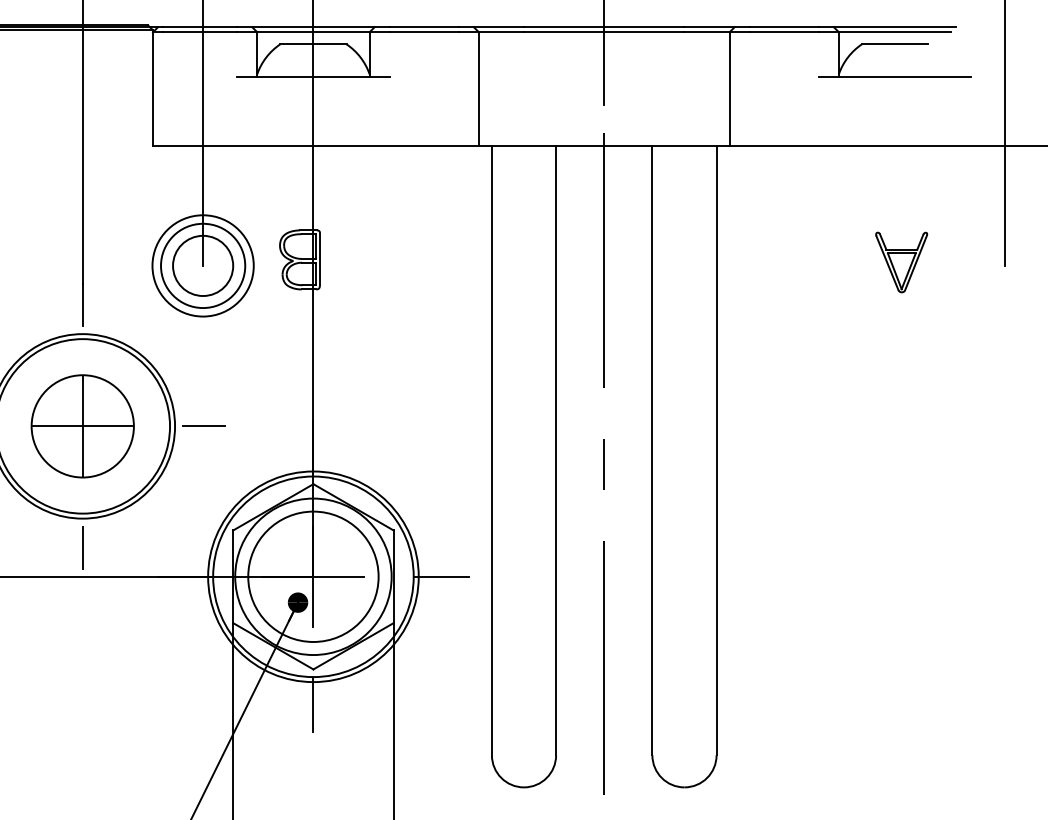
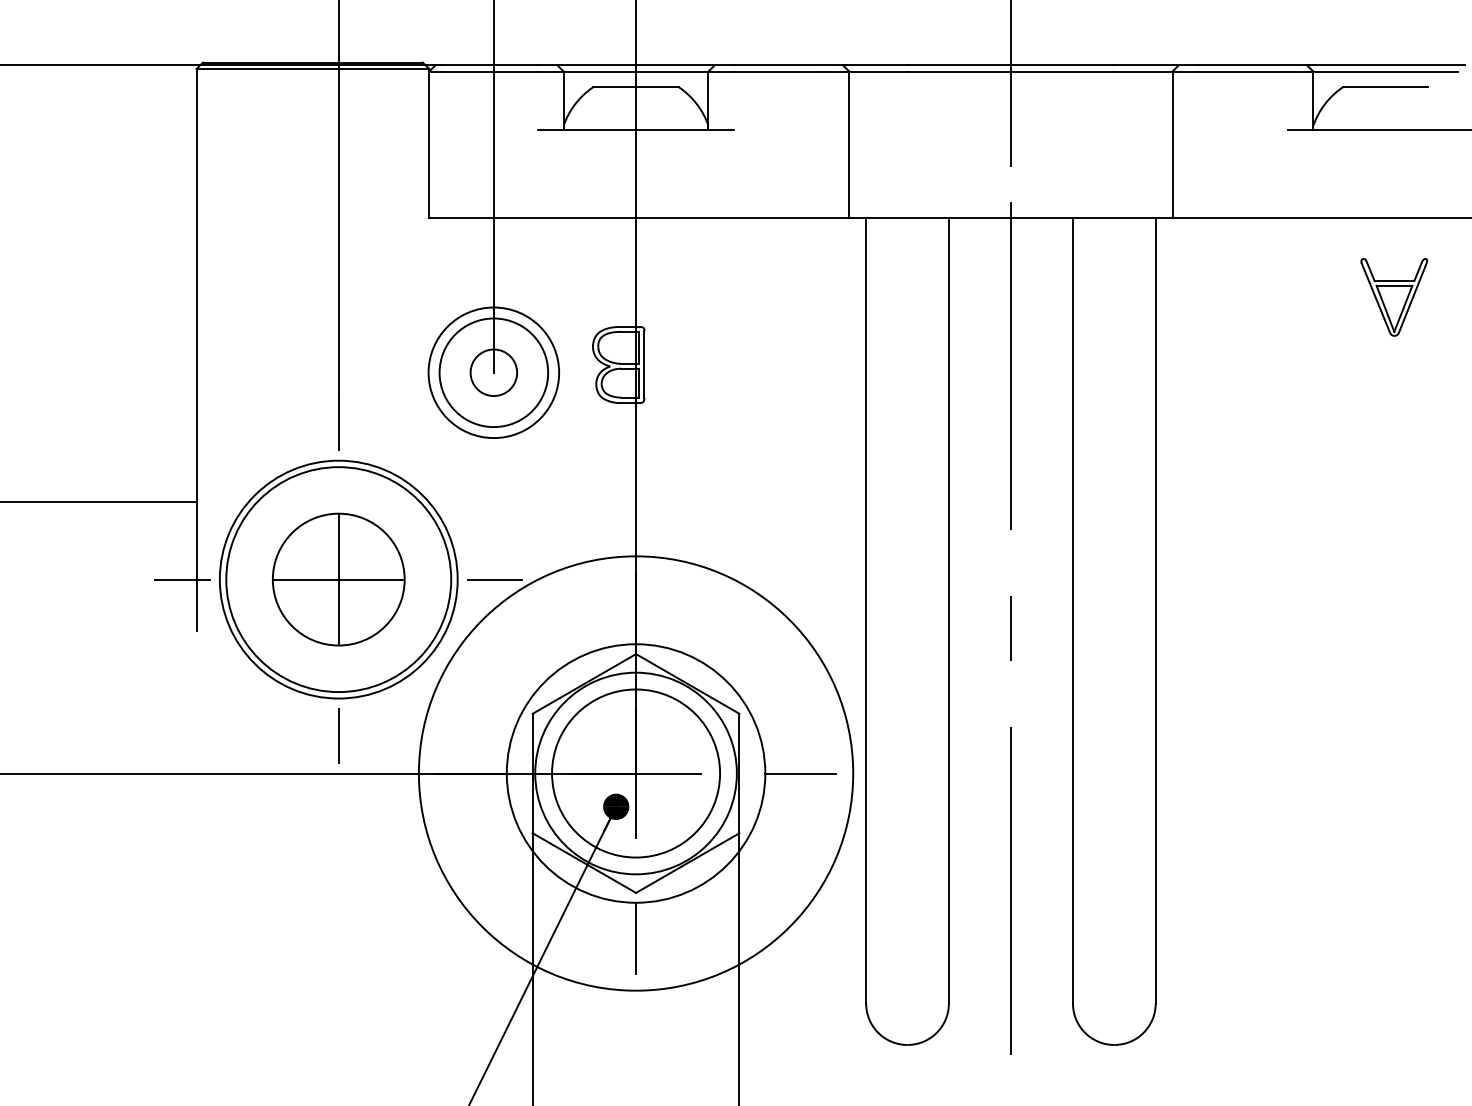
part: (901, 262) -> (1394, 297), moved
circle: (202, 265) -> (493, 372), size x0.6
circle: (312, 576) -> (635, 773), size x1.6

